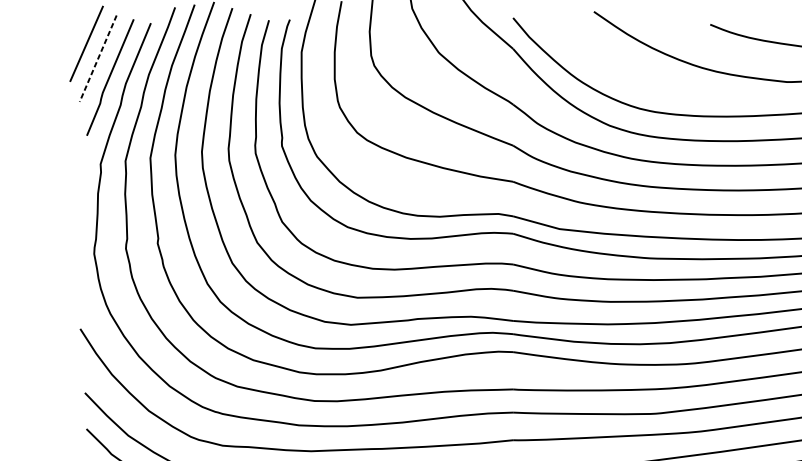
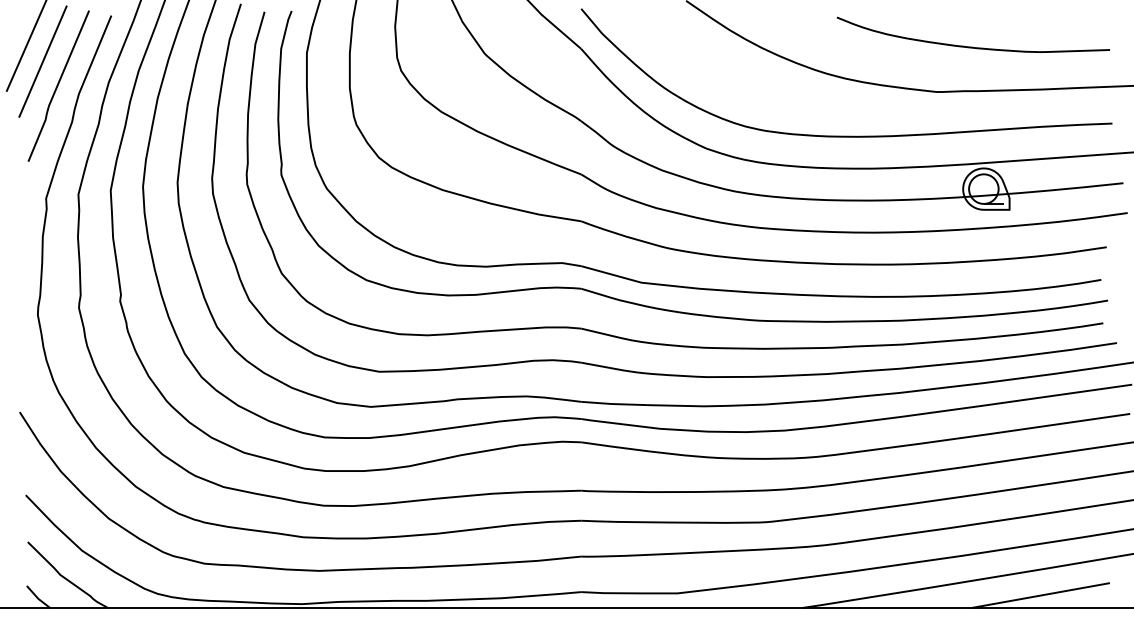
line: (98, 58) -> (43, 61), dashed -> solid

